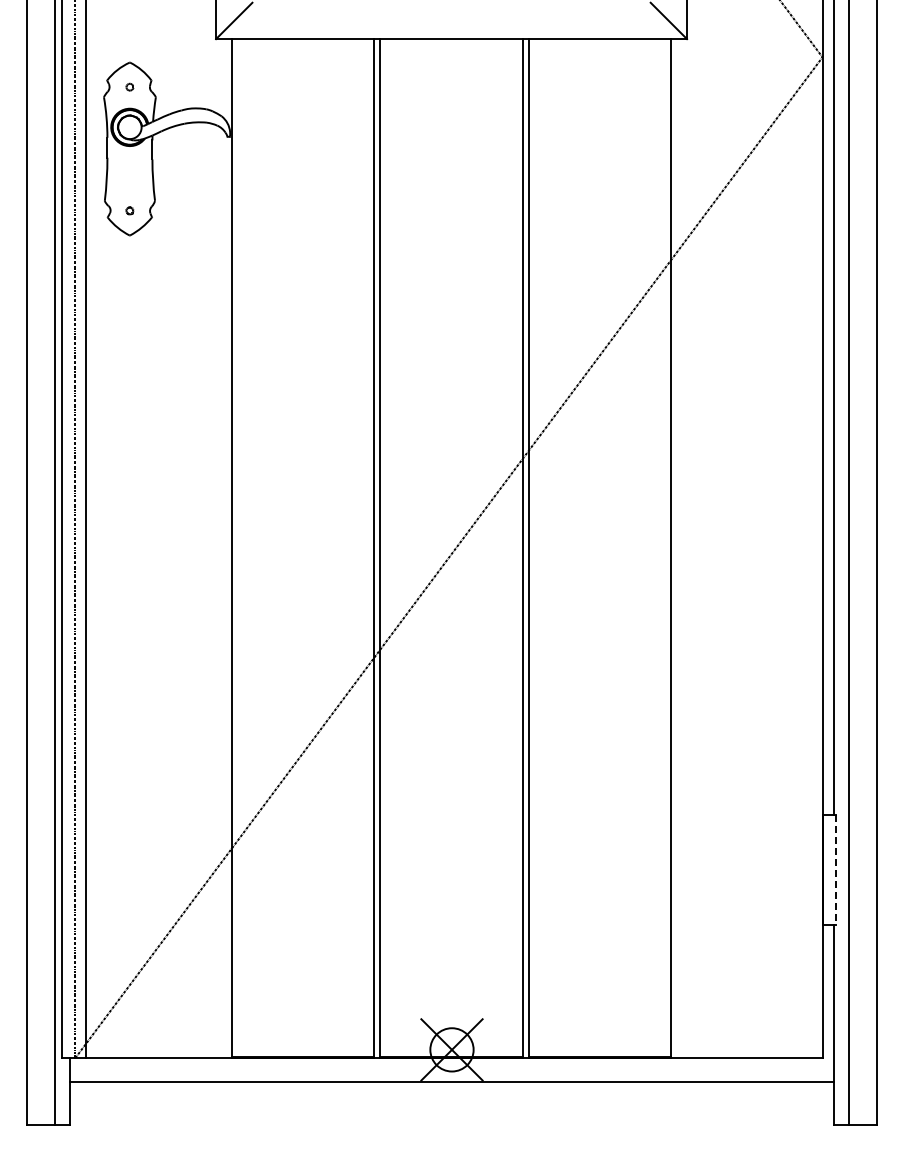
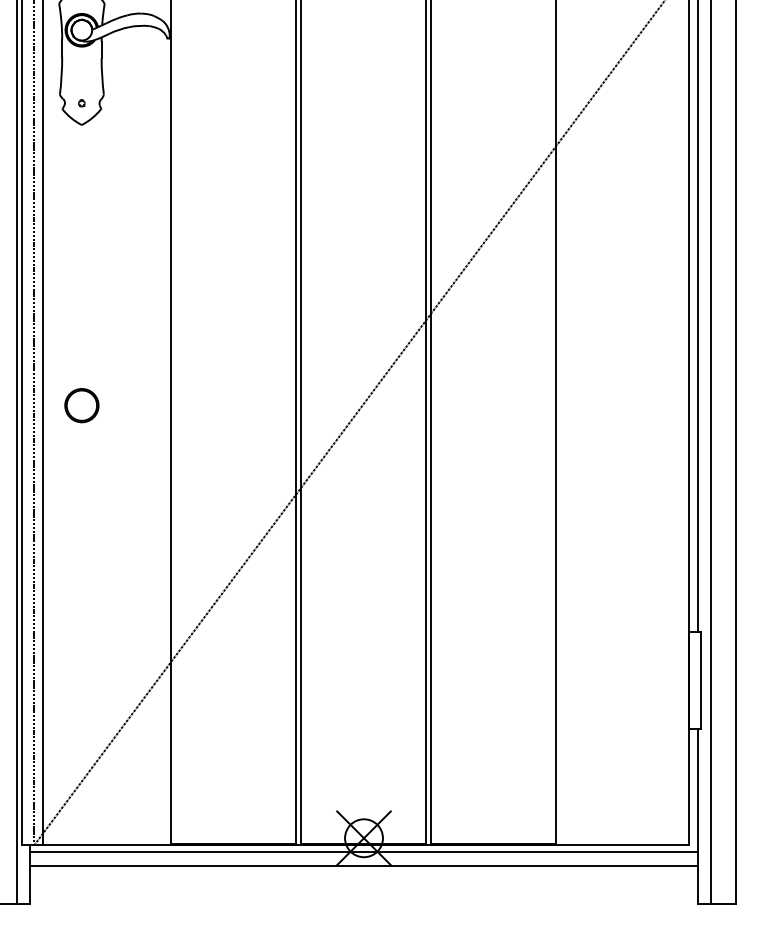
circle: (129, 555) -> (81, 405), added
line: (836, 869) -> (700, 680), dashed -> solid
line: (451, 1065) -> (363, 851), added

